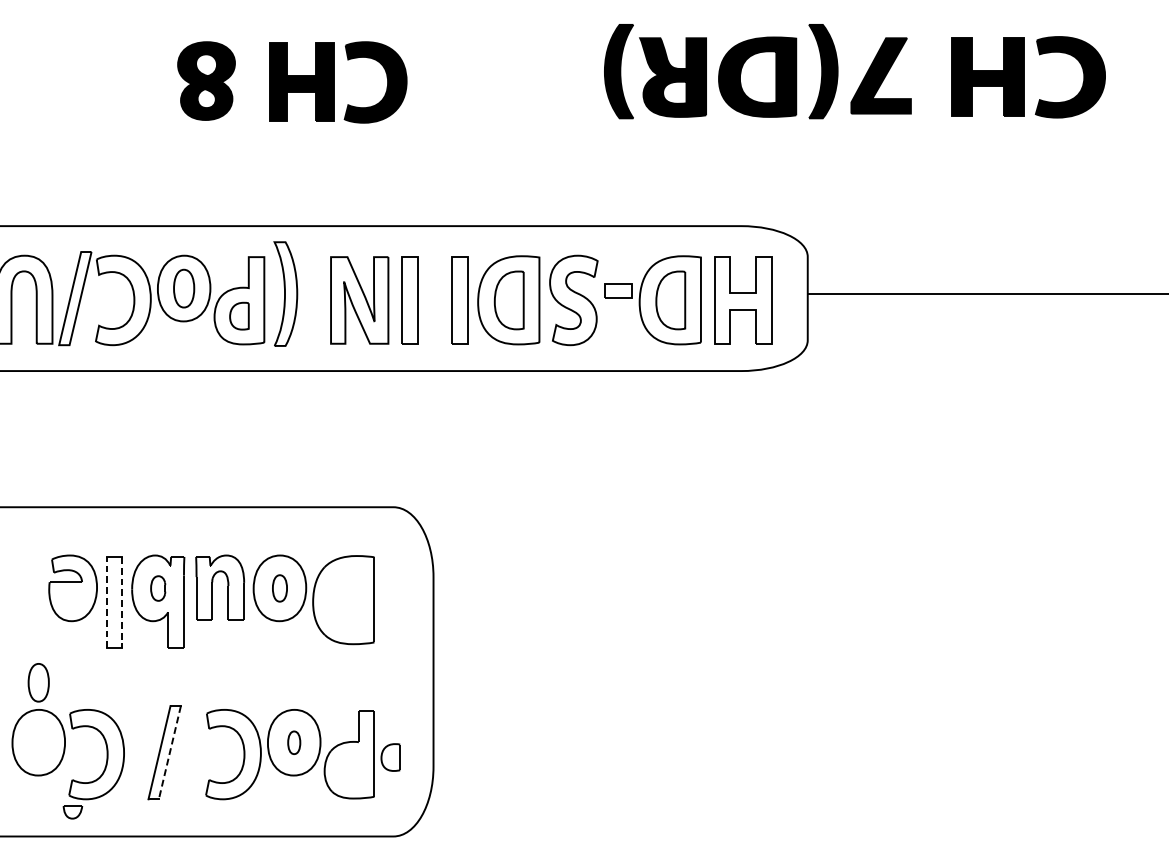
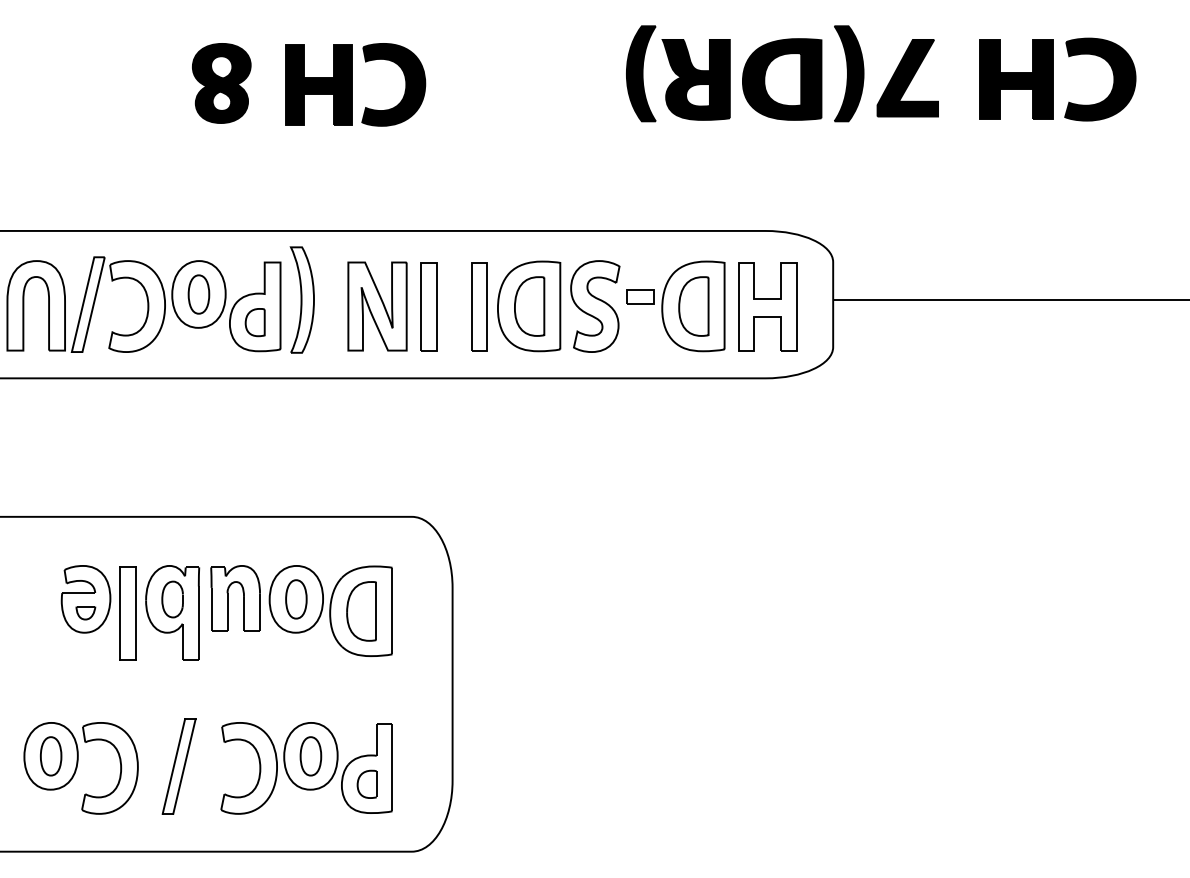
part: (158, 588) -> (172, 599), size x1.43
part: (280, 588) -> (296, 599), size x1.43
part: (343, 600) -> (361, 611), added
line: (106, 602) -> (120, 613), dashed -> solid
line: (122, 603) -> (136, 614), dashed -> solid
part: (39, 682) -> (51, 756), moved
part: (293, 742) -> (310, 756), size x1.67
line: (169, 752) -> (184, 766), dashed -> solid
part: (390, 756) -> (366, 783), moved
part: (72, 812) -> (85, 613), moved

